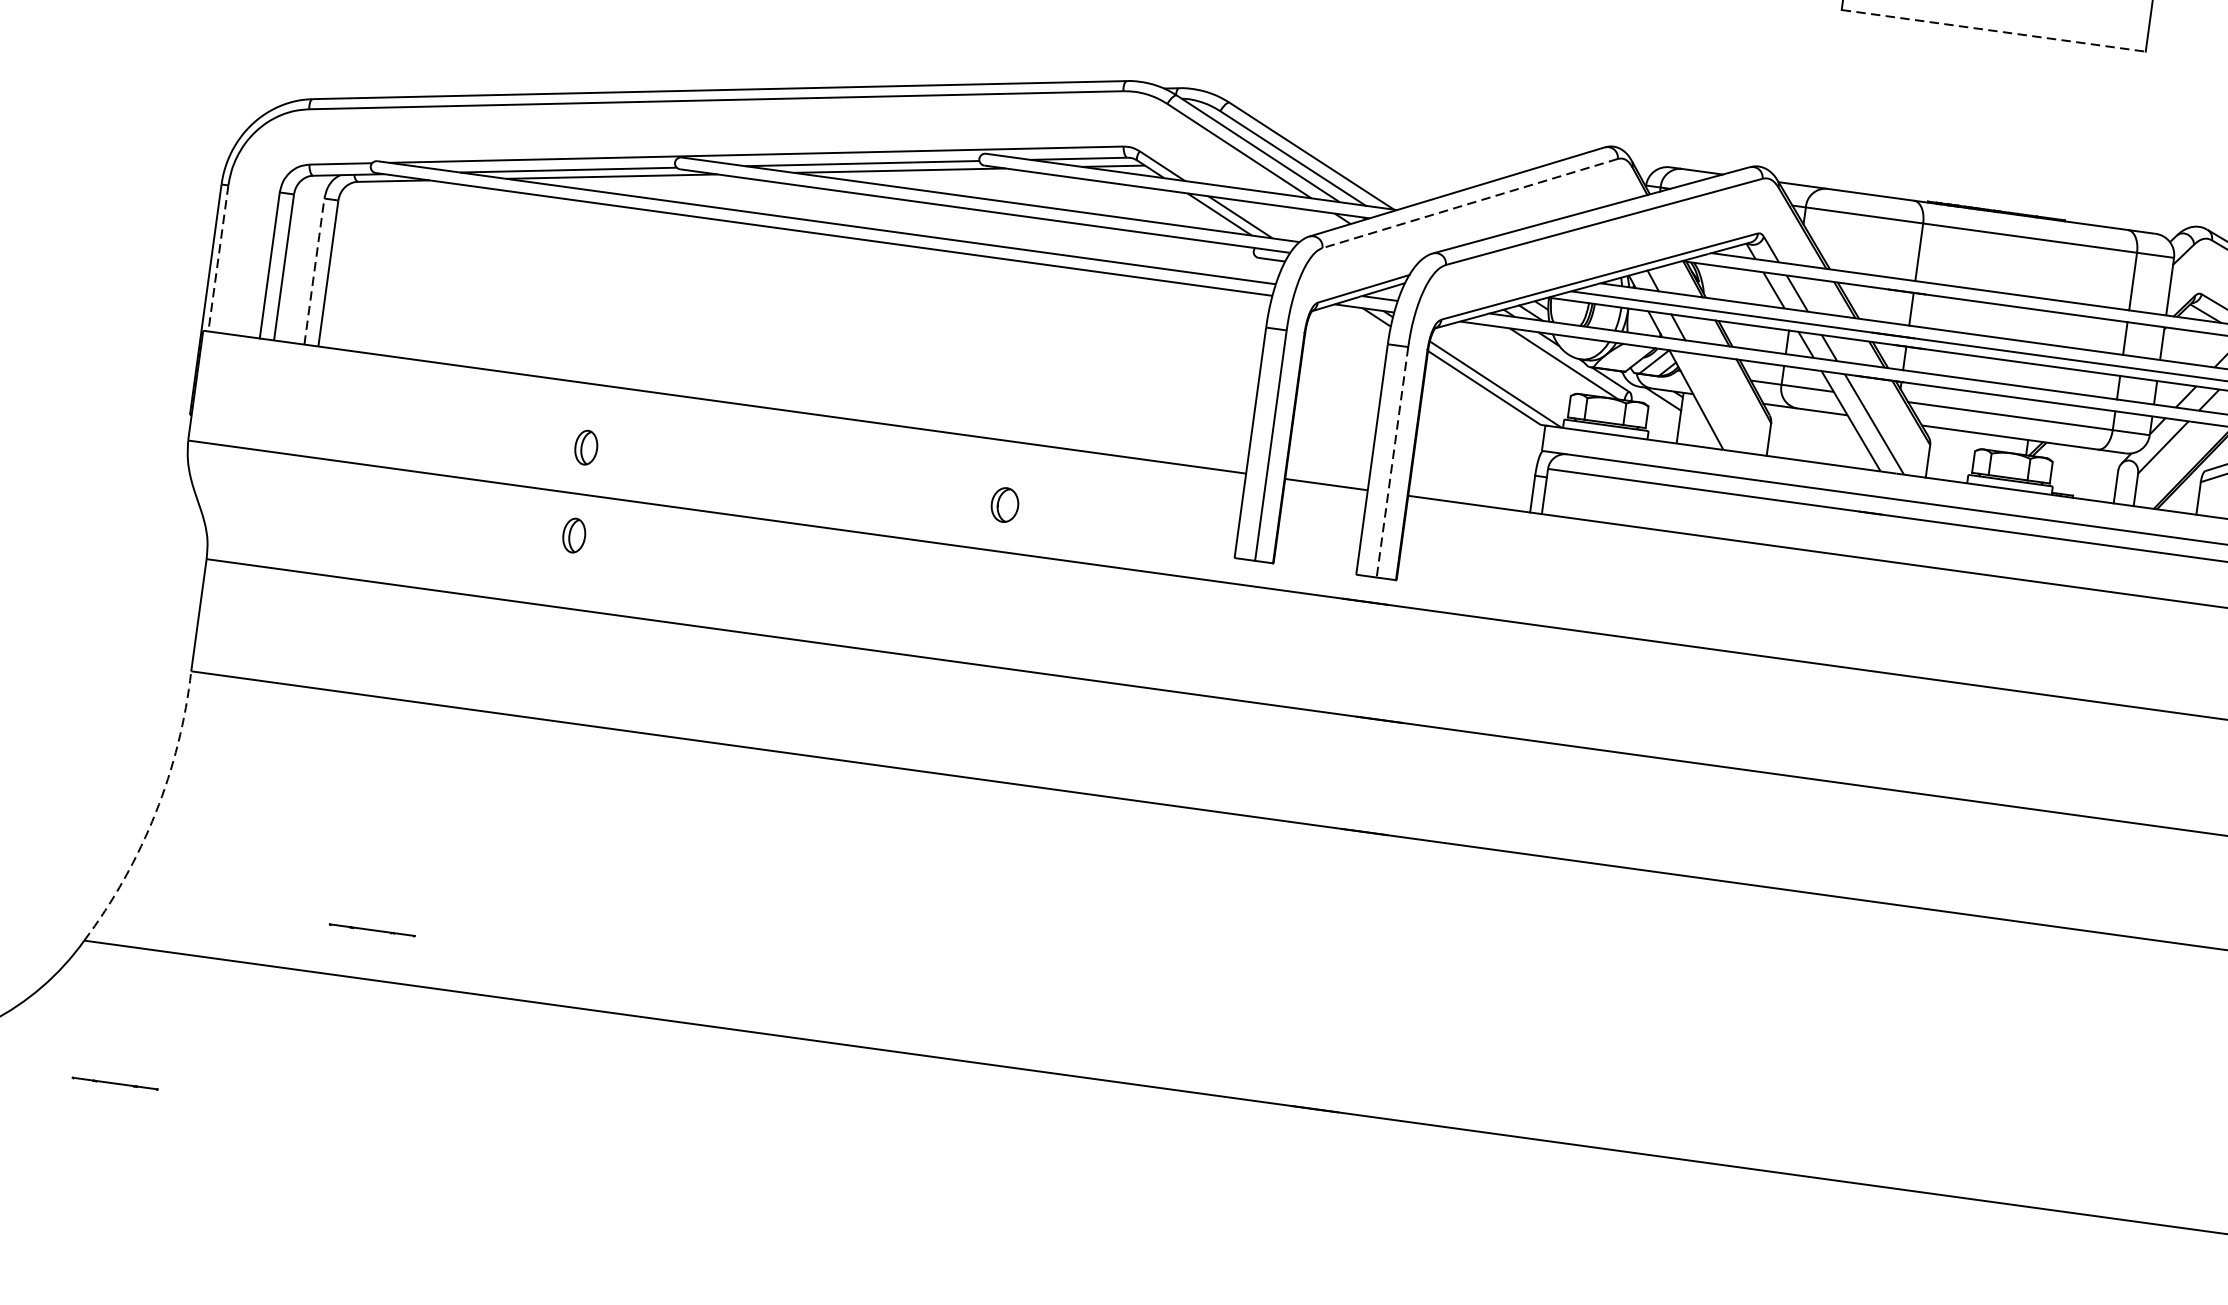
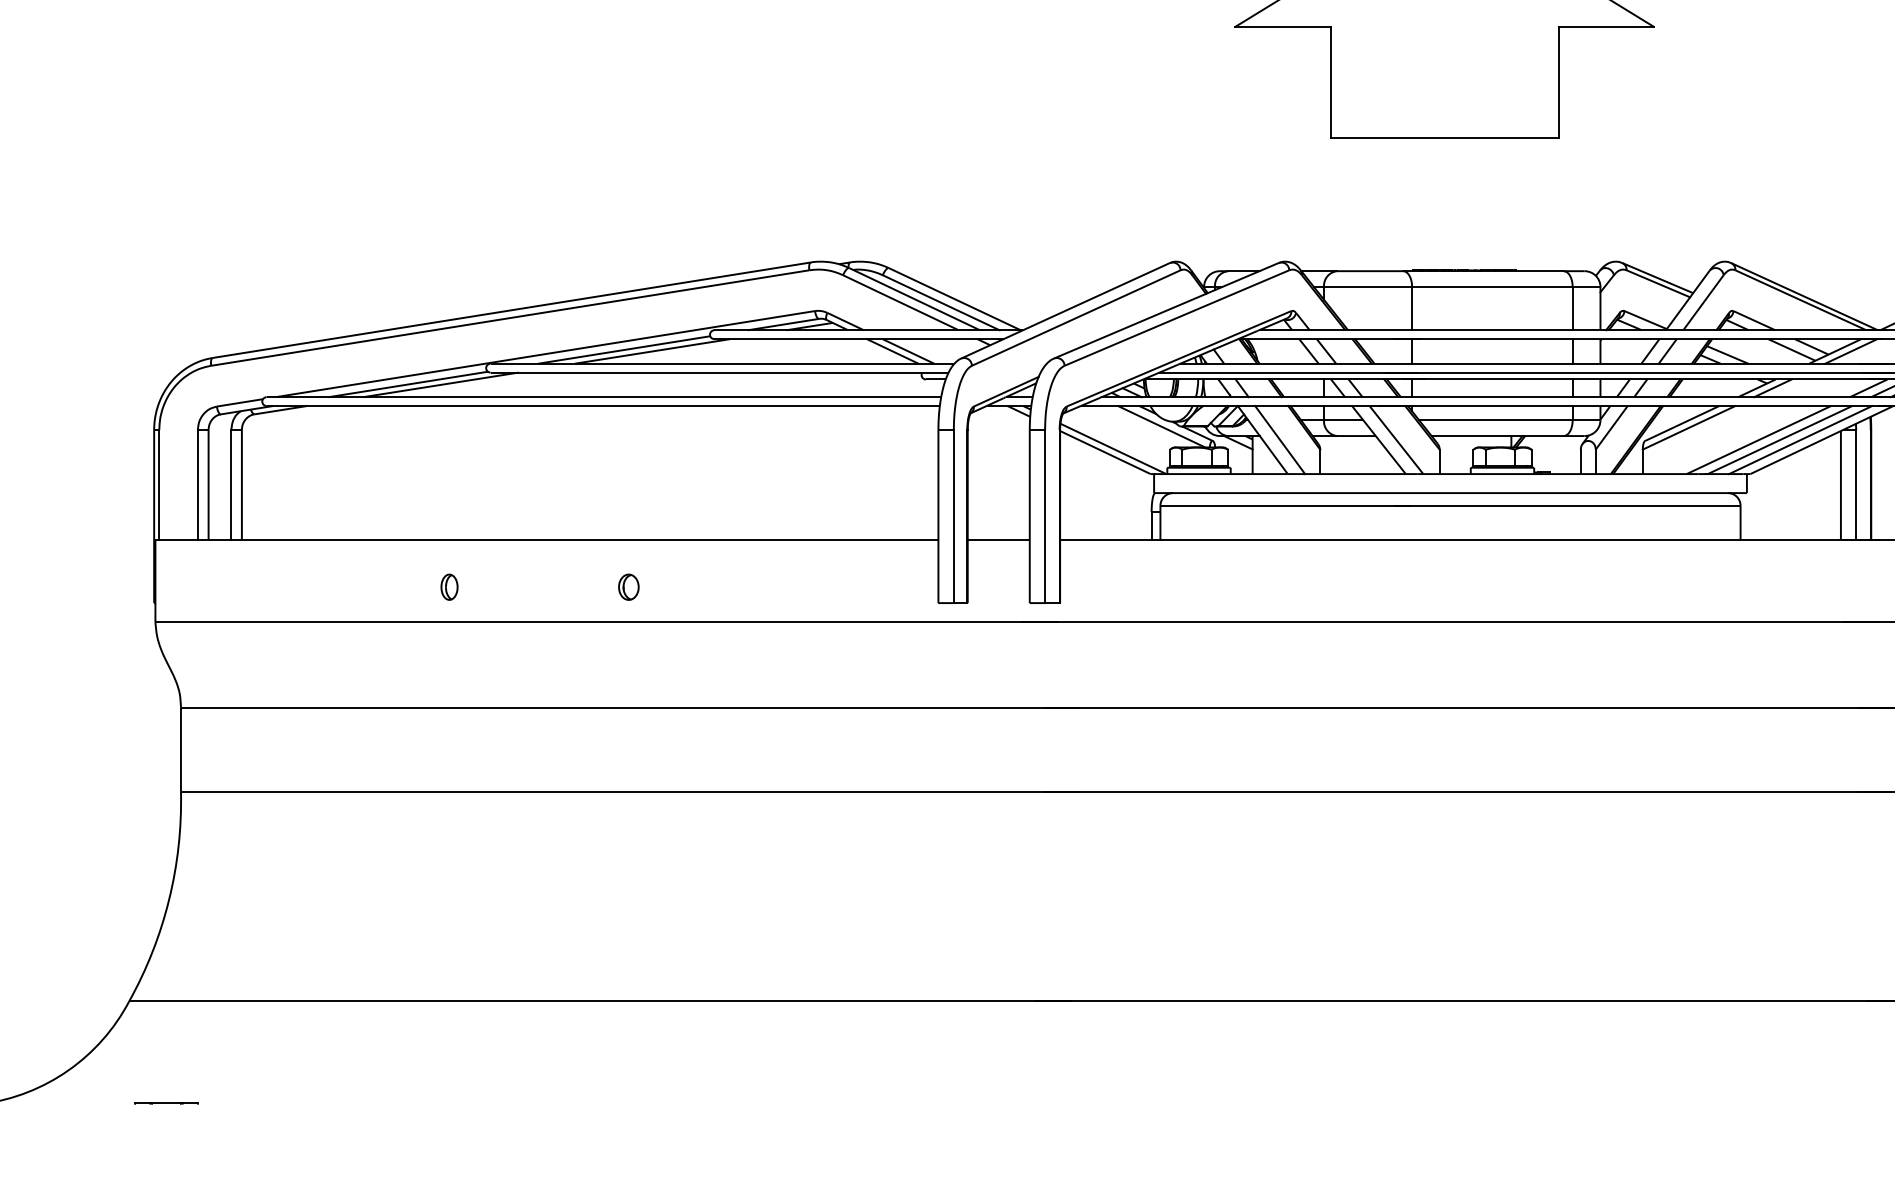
line: (1994, 30) -> (1445, 137), dashed -> solid
line: (1470, 204) -> (1076, 318), dashed -> solid
line: (218, 257) -> (159, 484), dashed -> solid
line: (314, 271) -> (231, 484), dashed -> solid
line: (1719, 403) -> (1280, 440), added
line: (1393, 462) -> (1045, 516), dashed -> solid
part: (1004, 504) -> (628, 586), moved
part: (574, 534) -> (449, 652), removed
arc: (156, 812) -> (169, 899), dashed -> solid
line: (372, 930) -> (340, 964), removed

